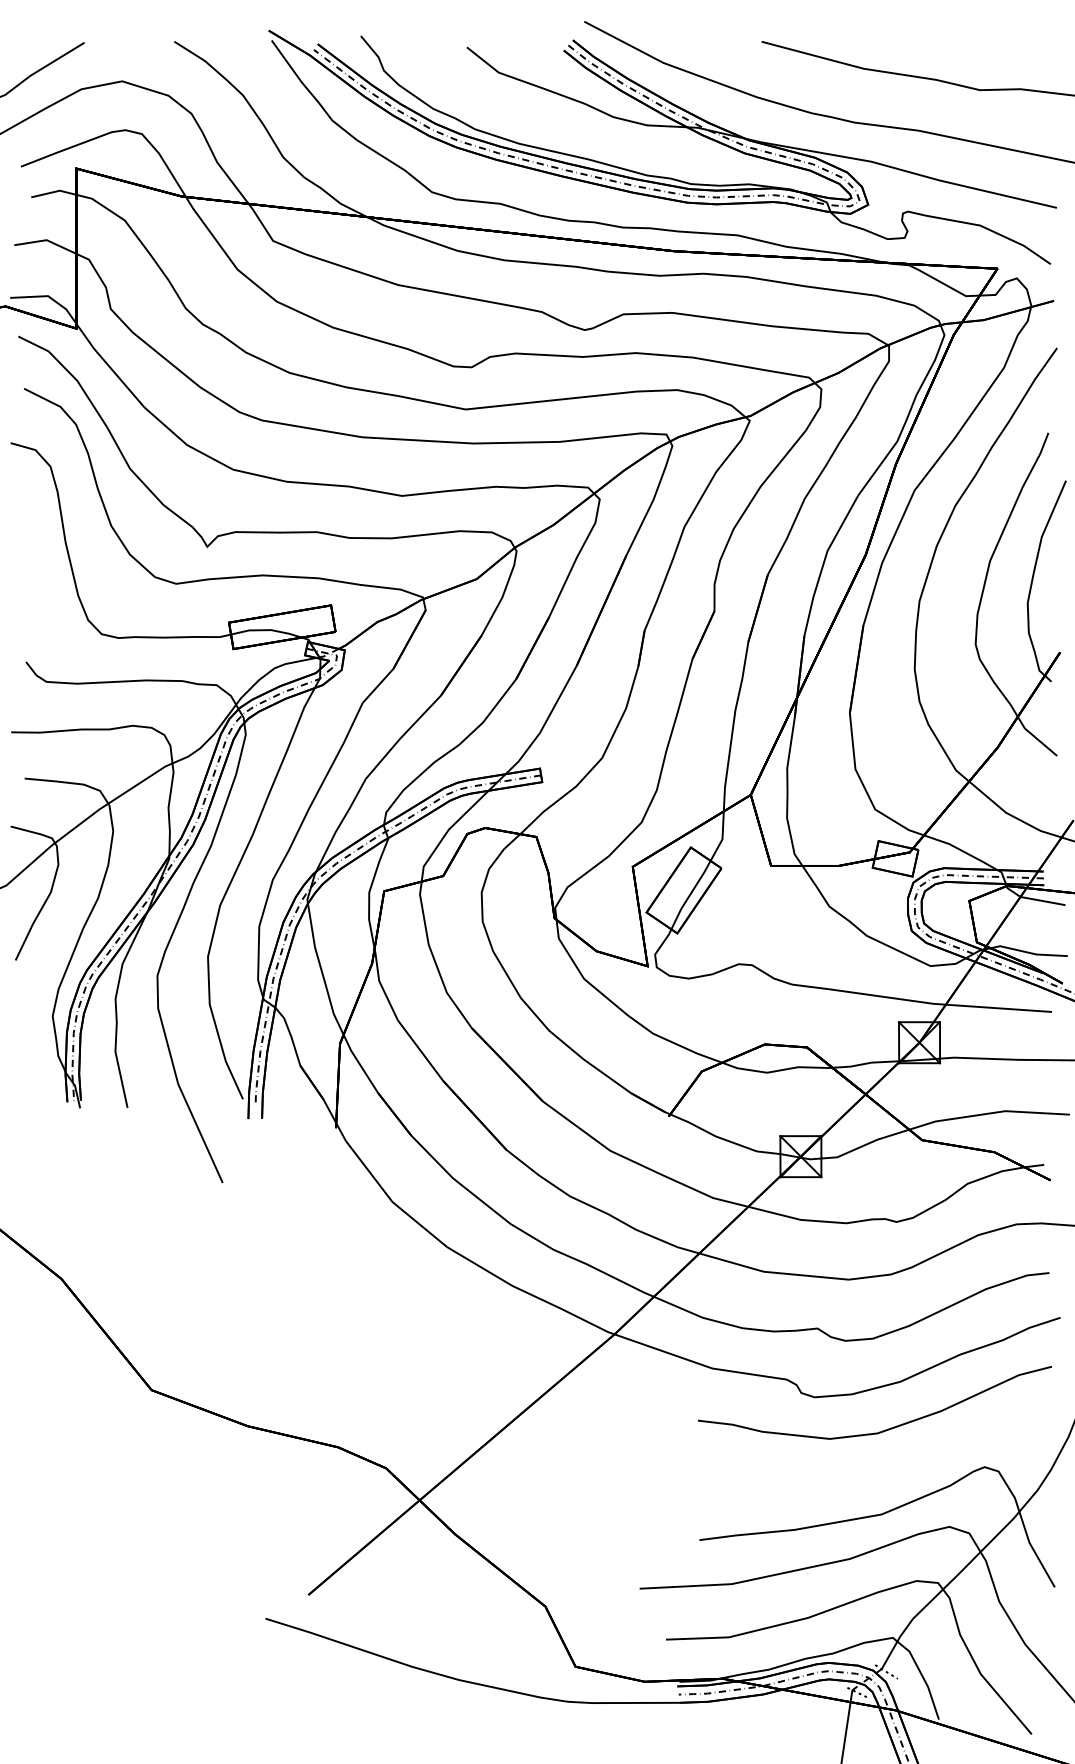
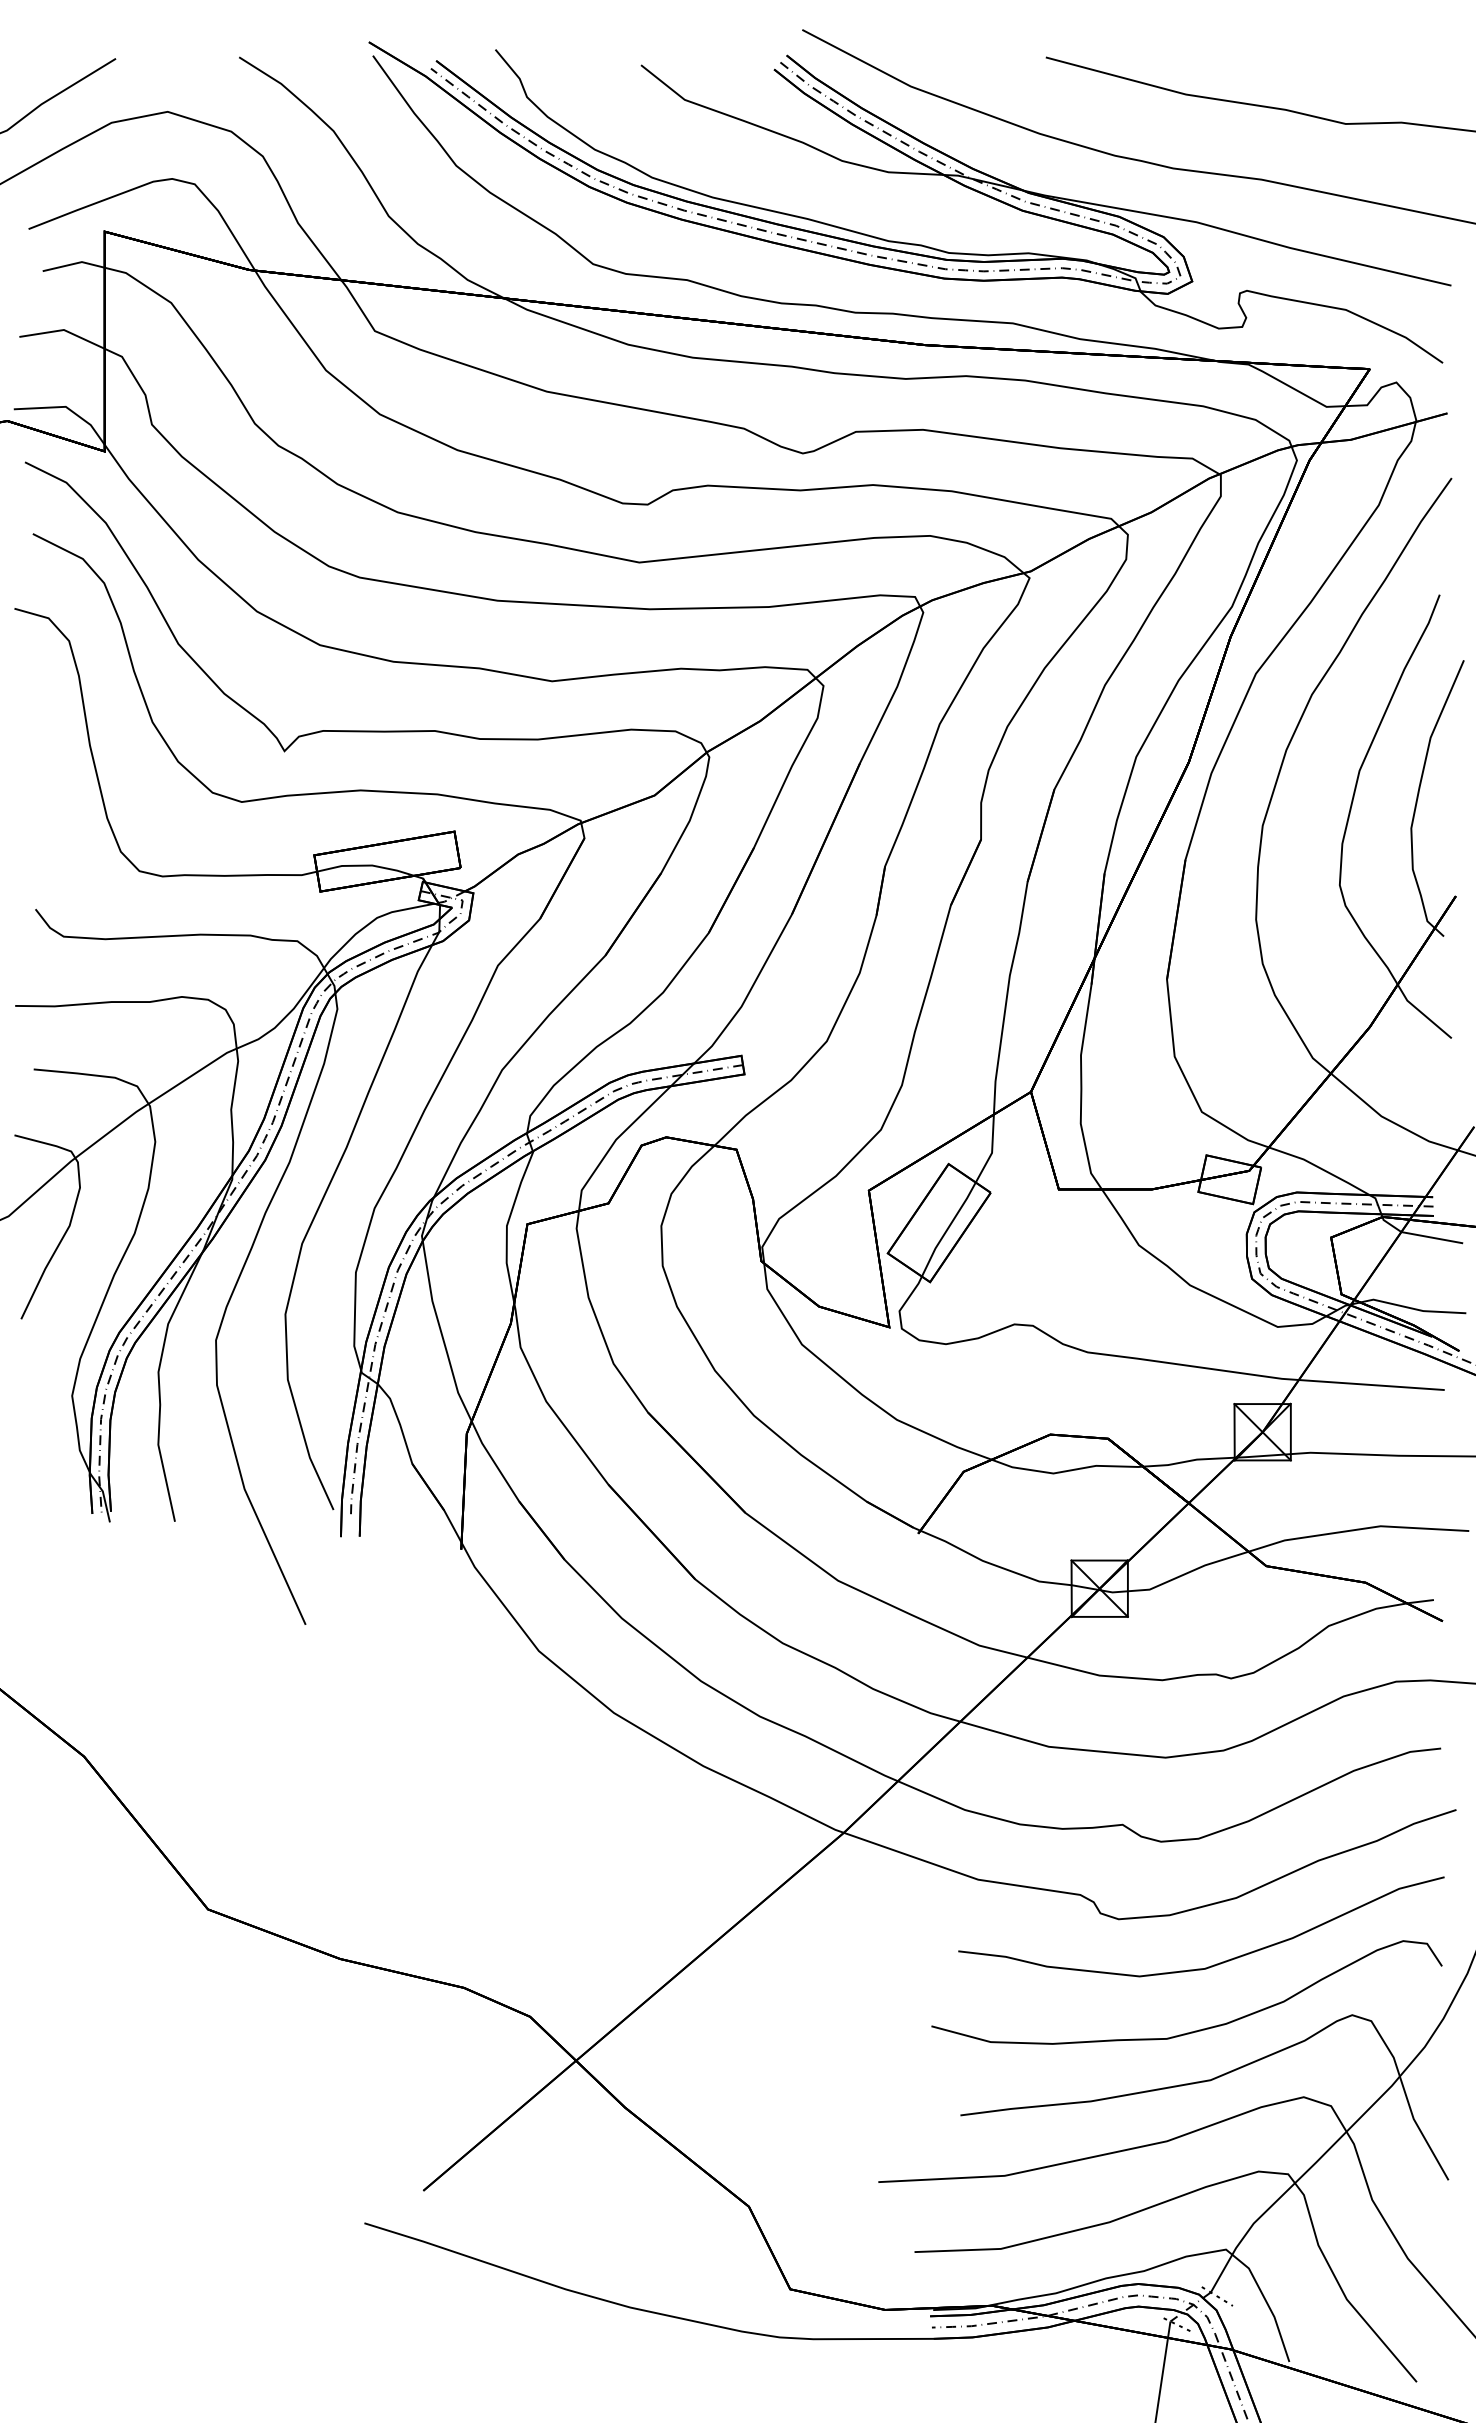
curve: (870, 1478) -> (1195, 2030), added

